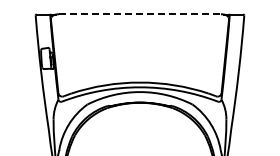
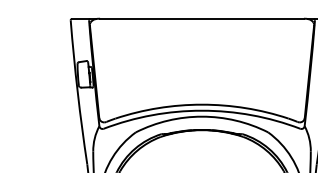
line: (139, 14) -> (201, 19), dashed -> solid

